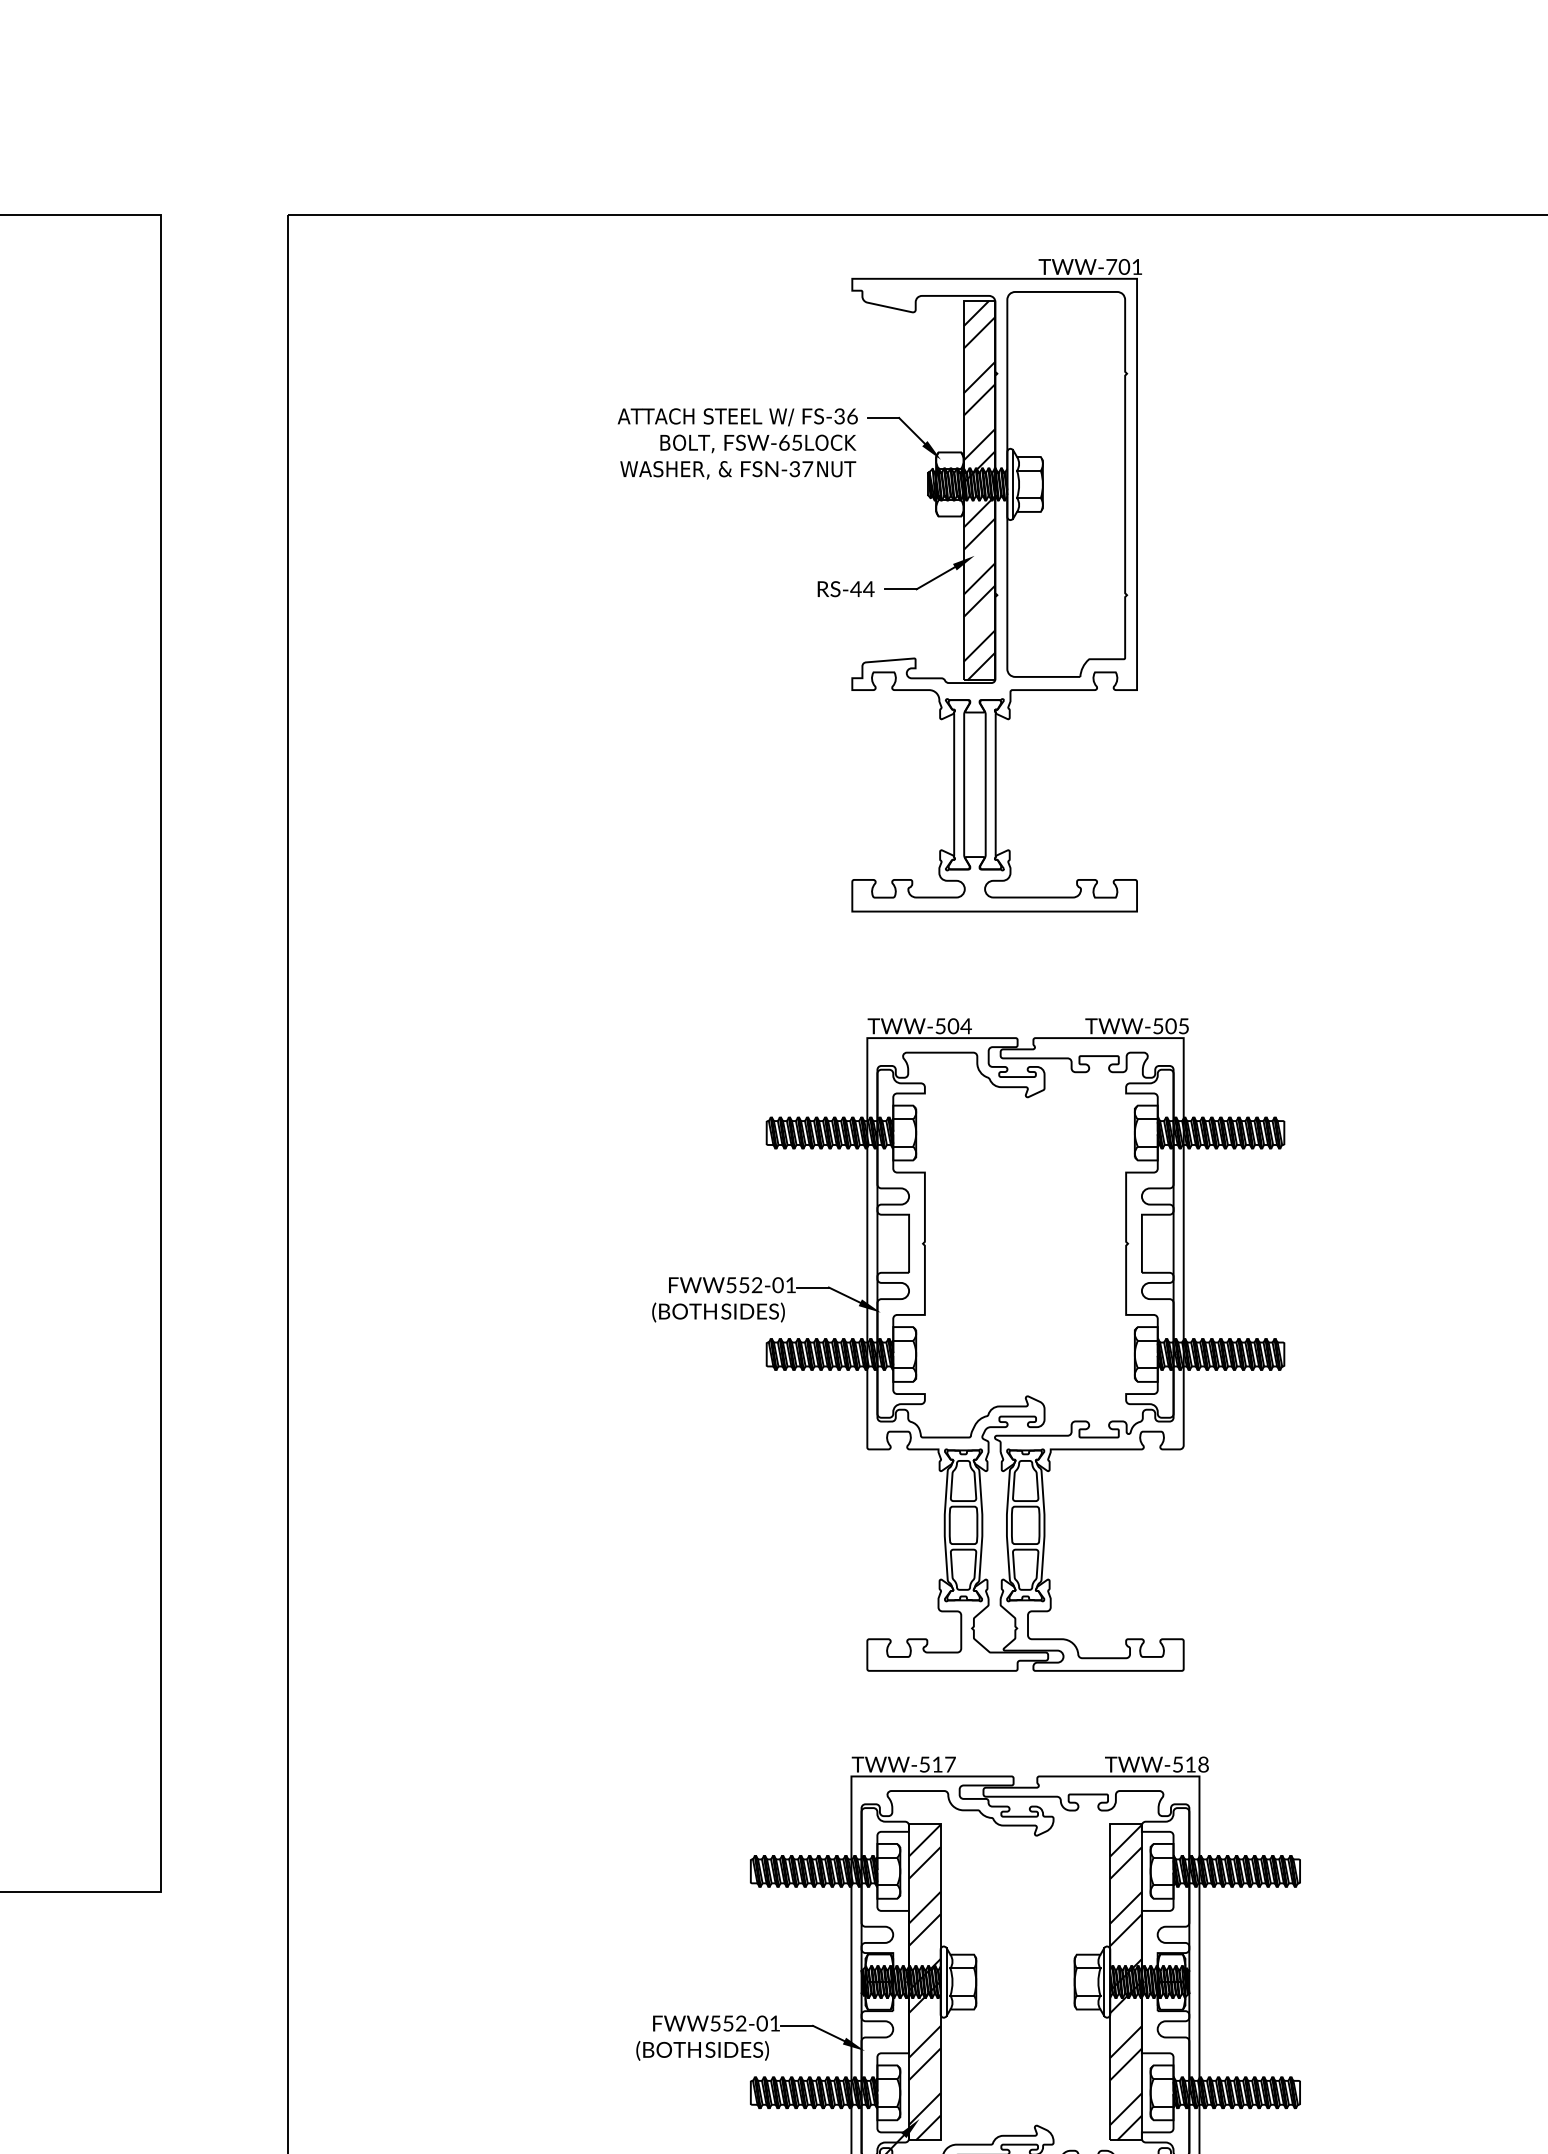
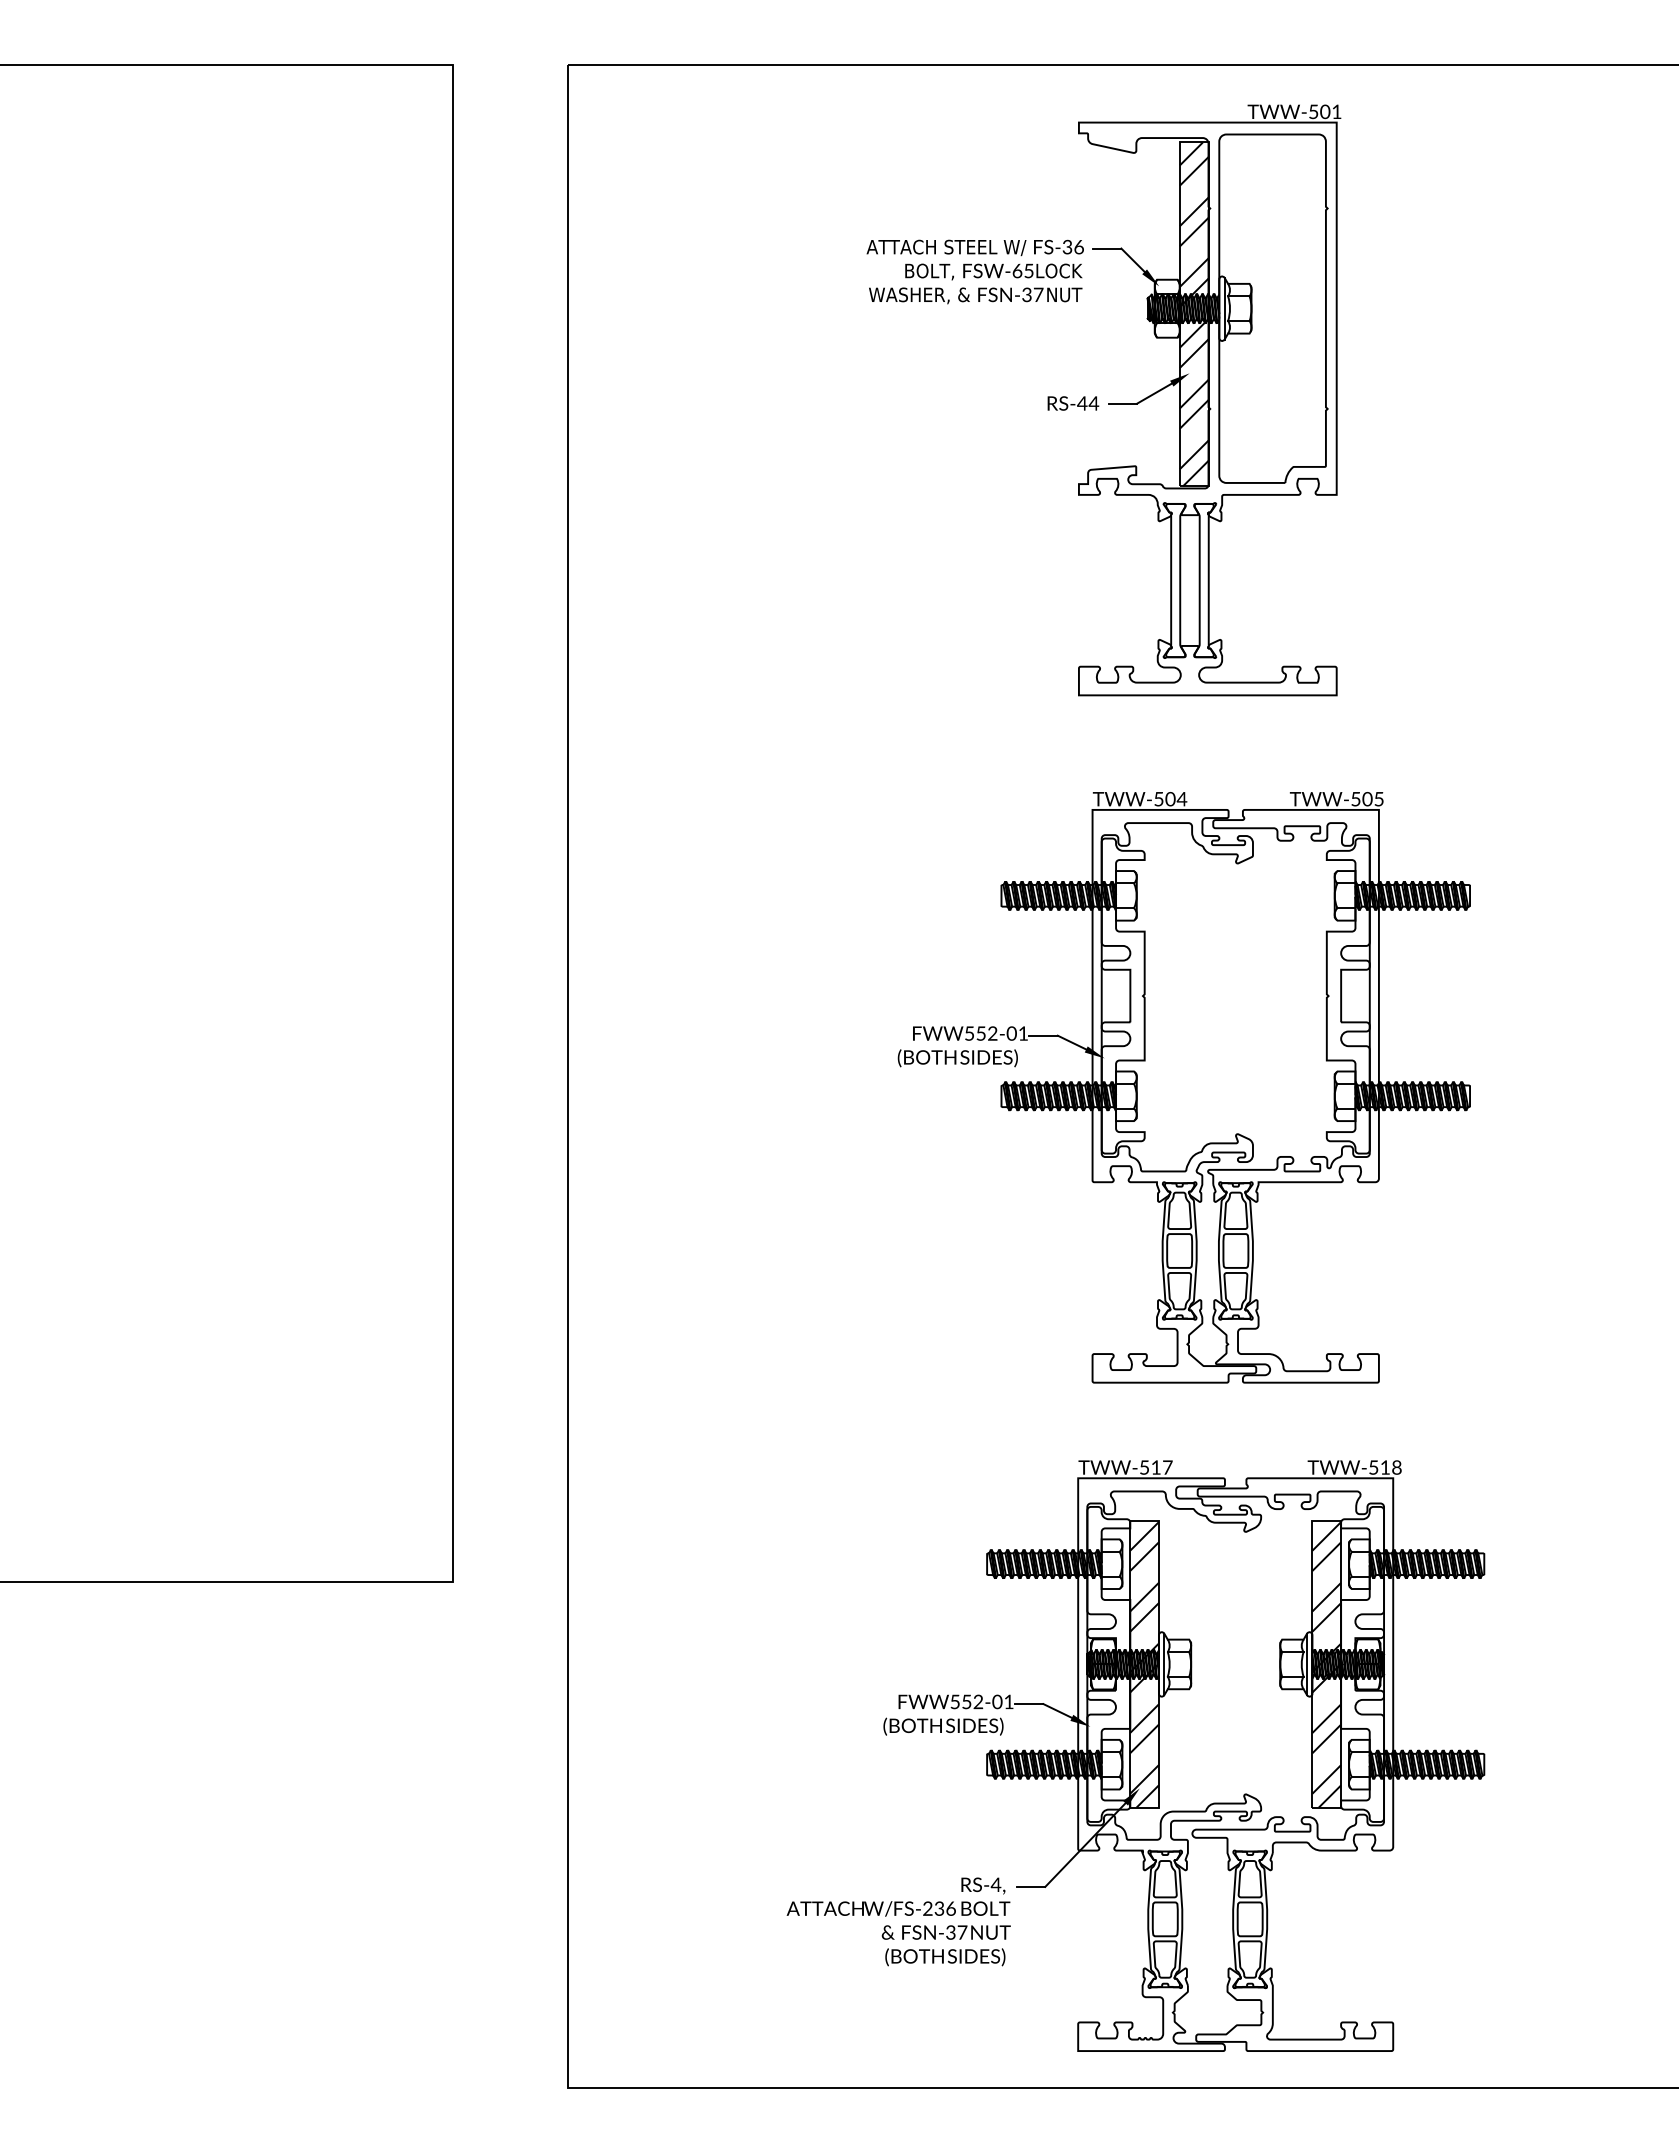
text: (1111, 266) -> (1313, 111), TWW-701 -> TWW-501

